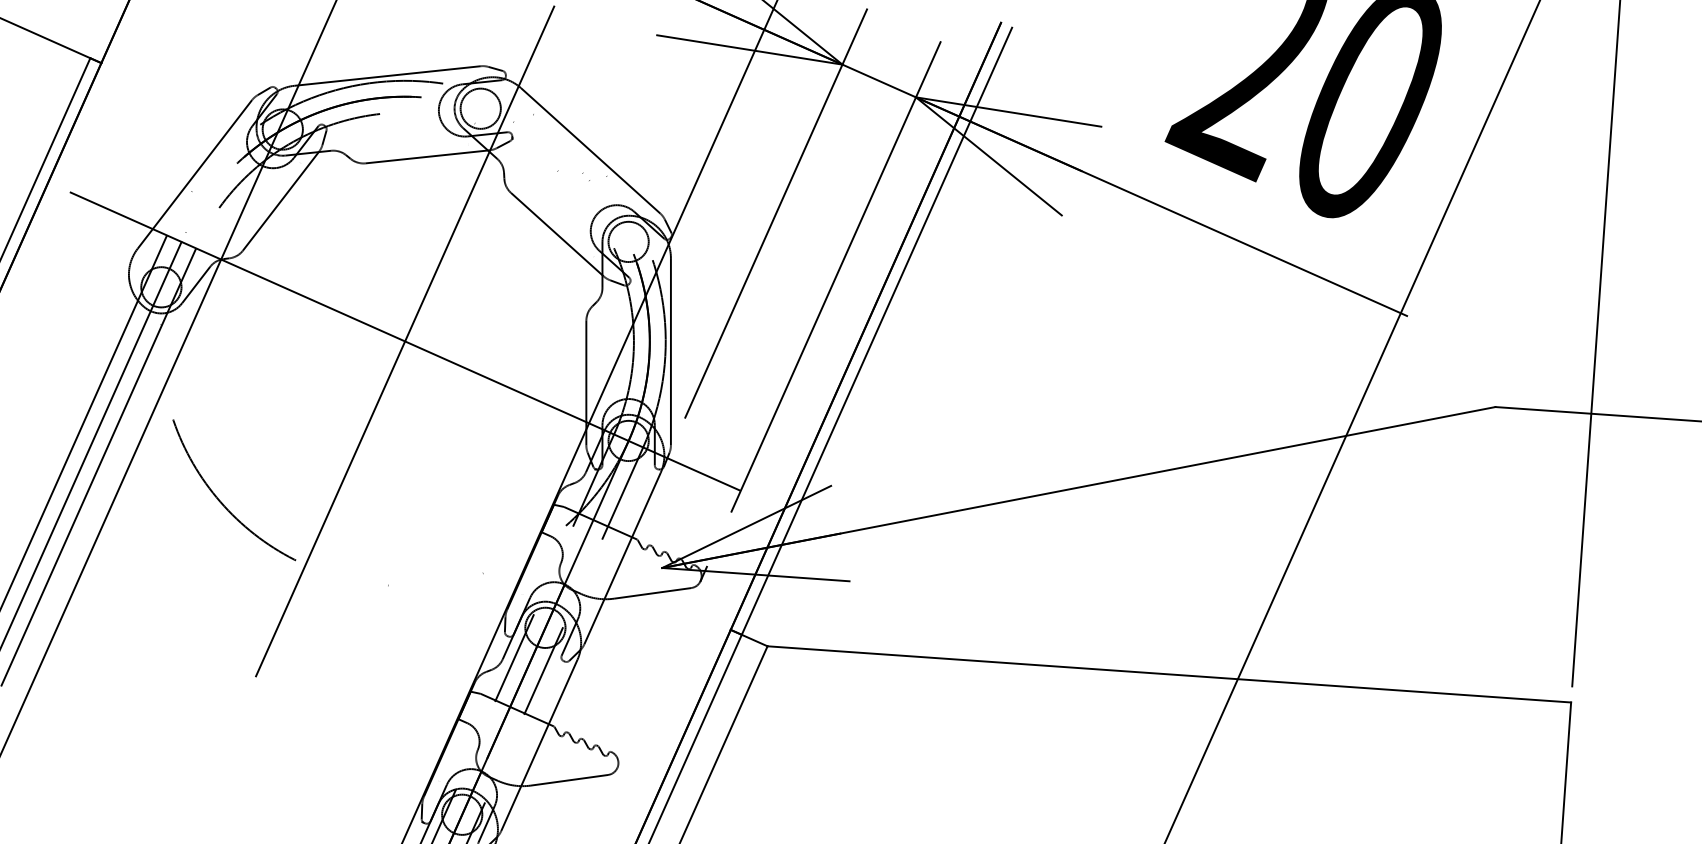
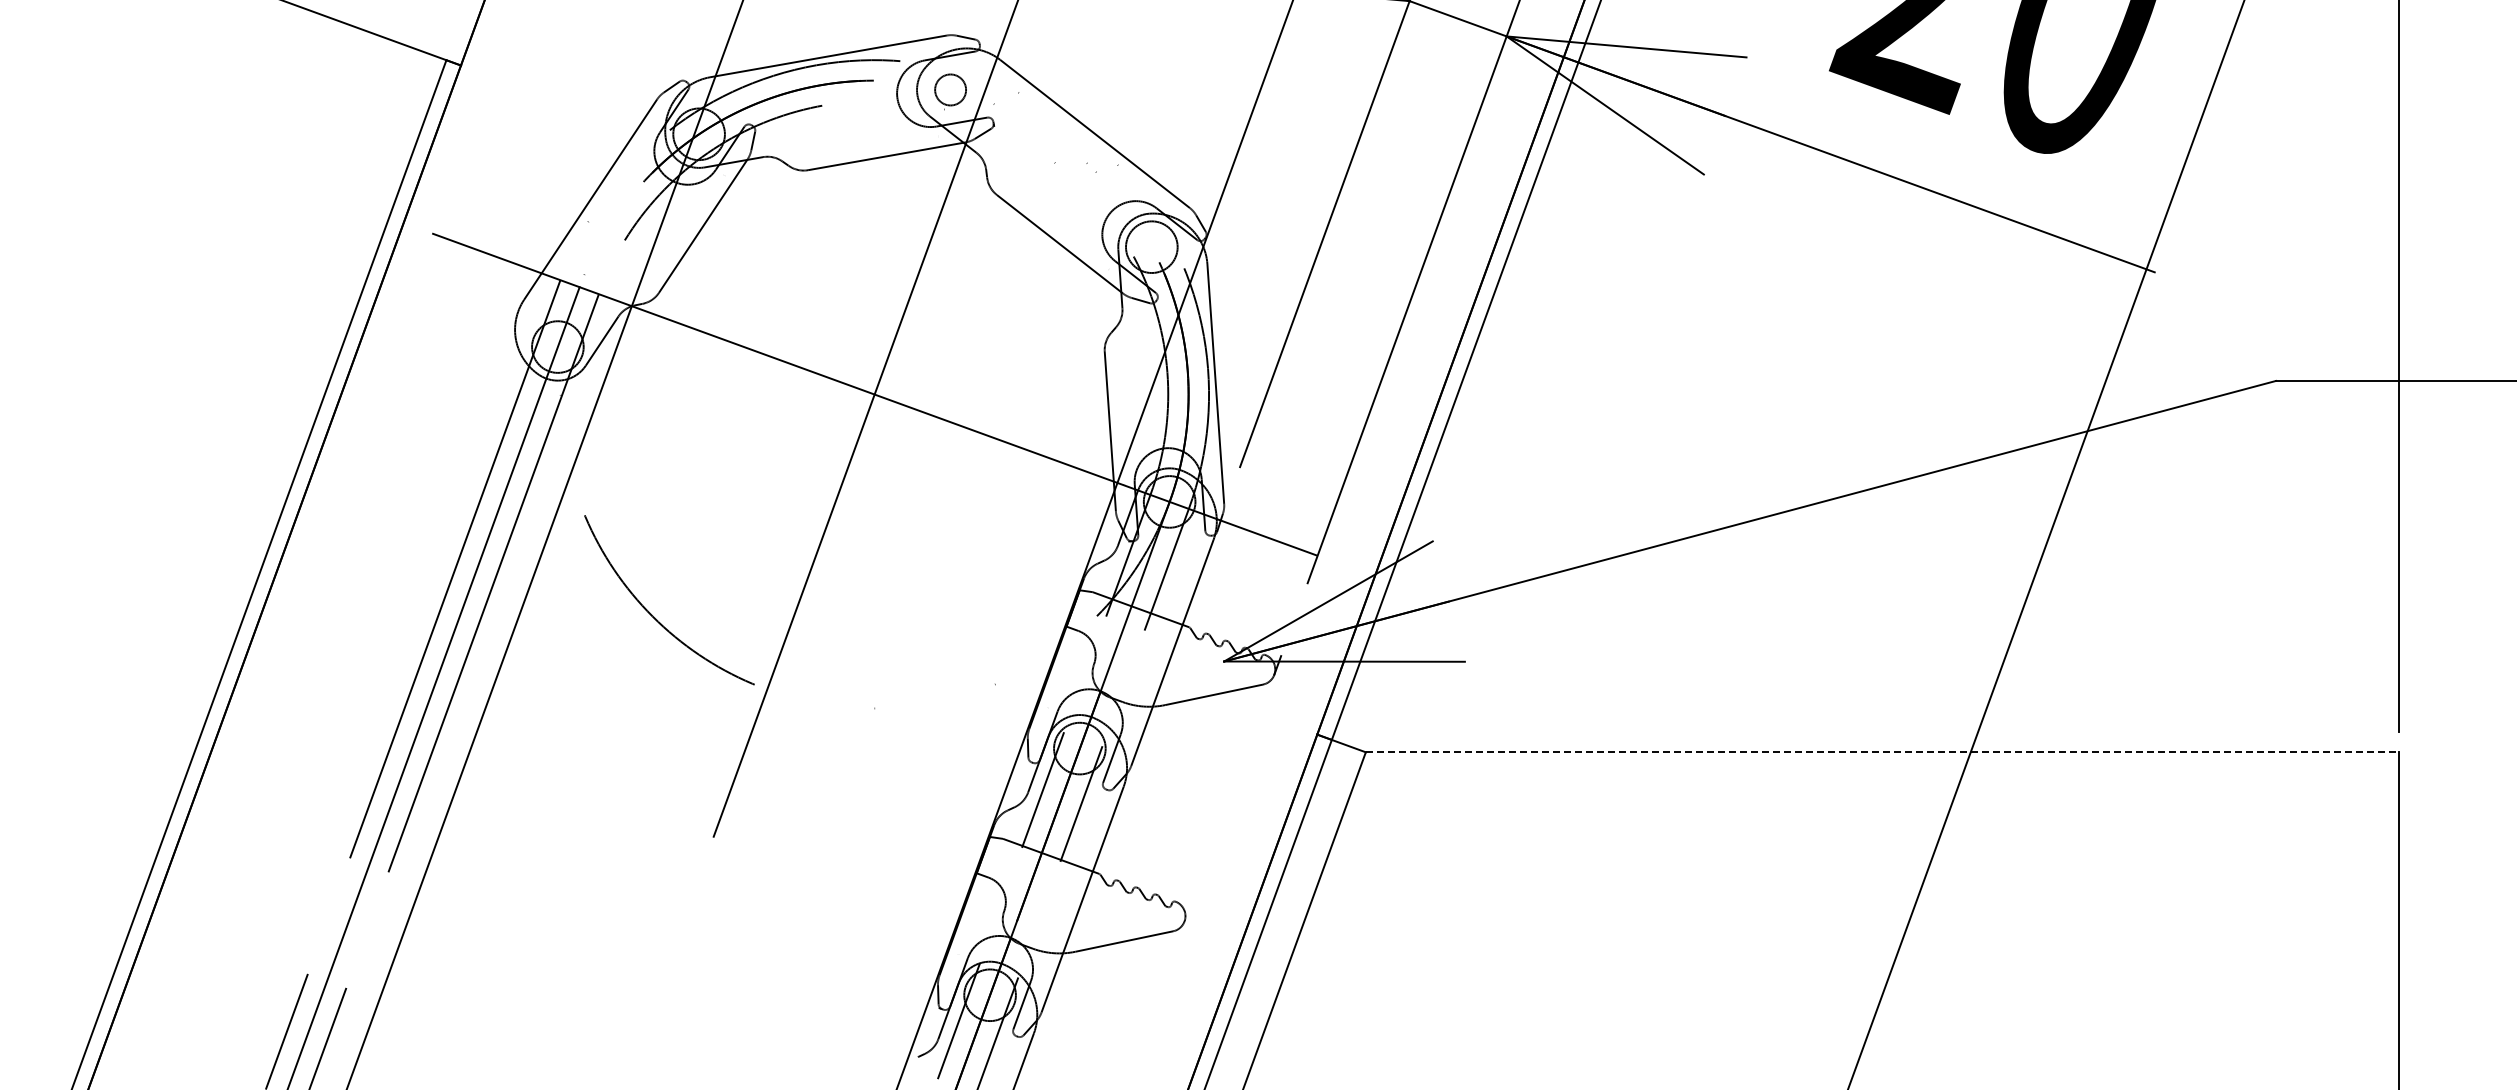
circle: (480, 108) -> (950, 89), size x0.6
line: (1169, 674) -> (1882, 752), solid -> dashed

